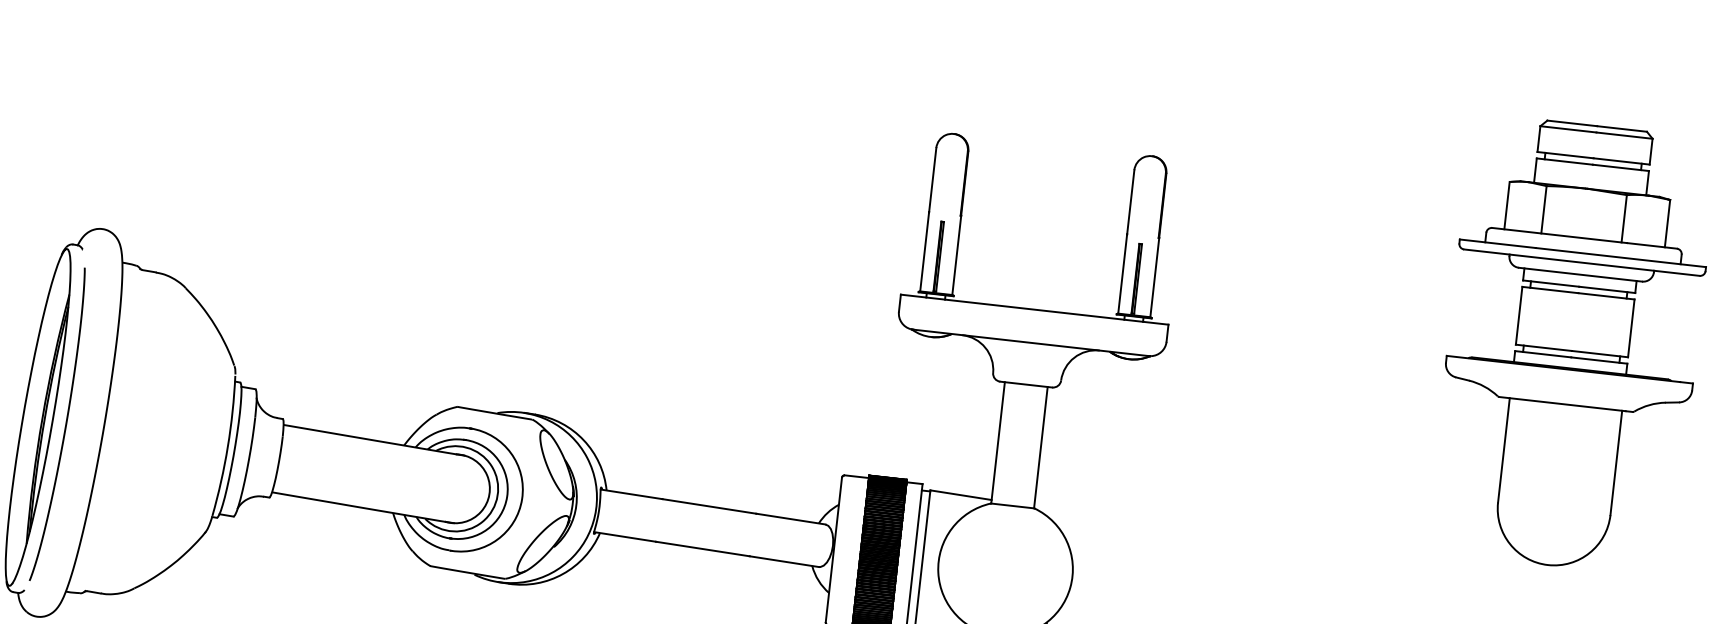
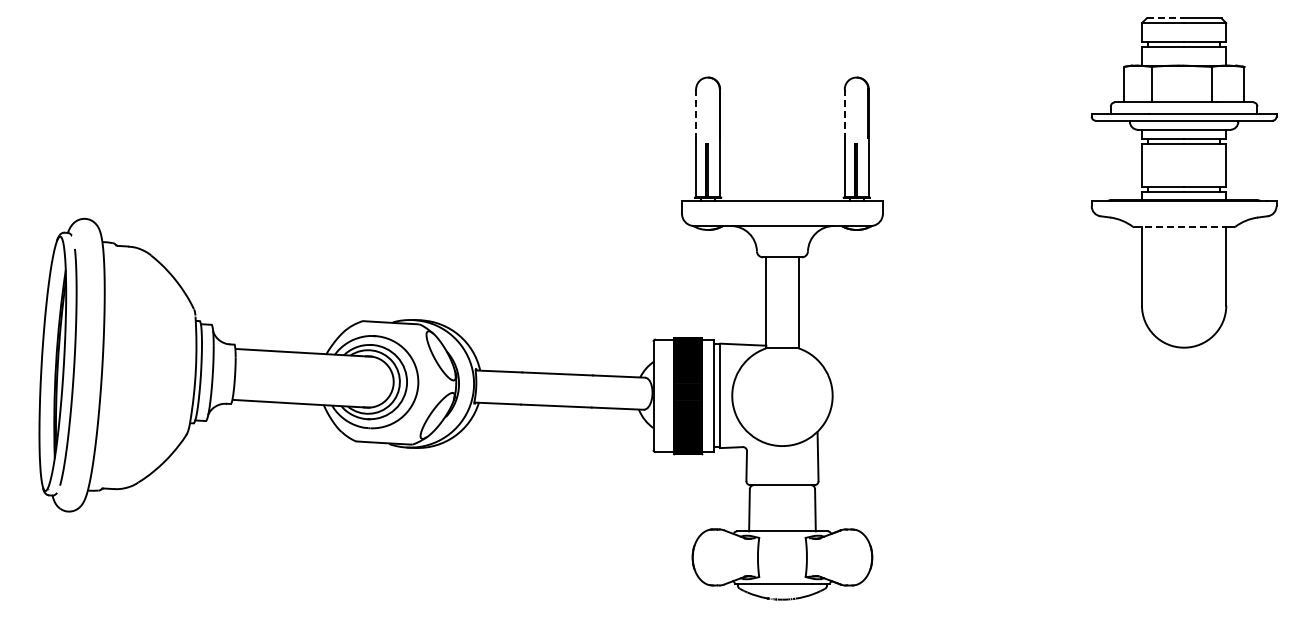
line: (1572, 123) -> (1165, 18), solid -> dashed
line: (933, 181) -> (696, 114), solid -> dashed
line: (1130, 203) -> (844, 114), solid -> dashed
line: (1563, 404) -> (1182, 227), solid -> dashed

